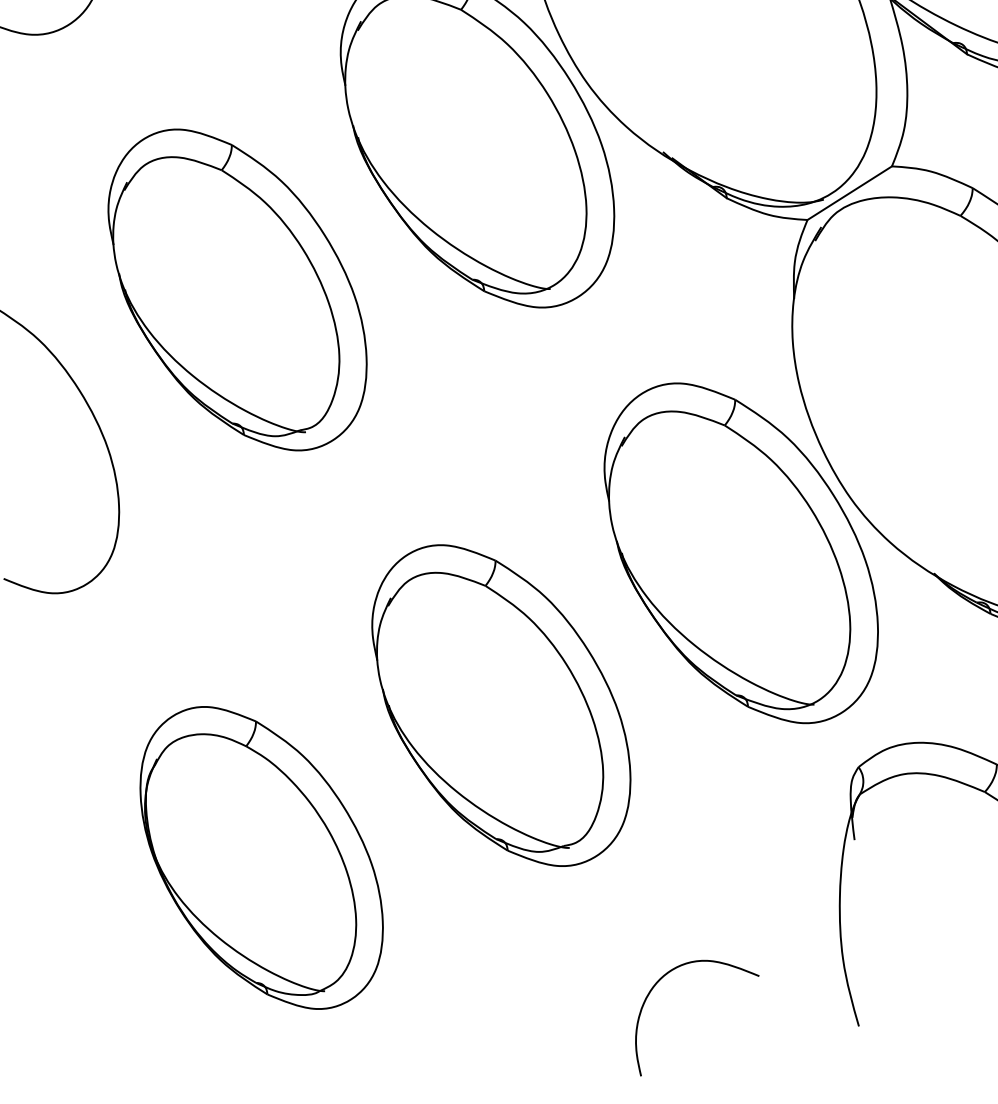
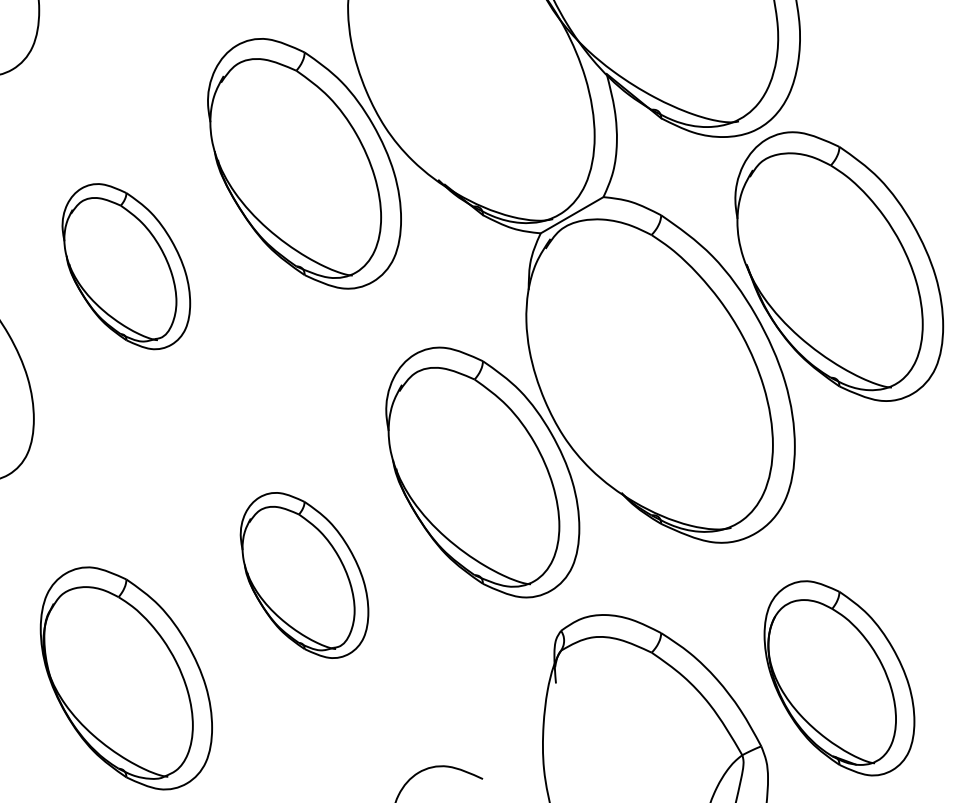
part: (237, 289) -> (126, 266), size x0.7
part: (501, 705) -> (304, 575), size x0.7

